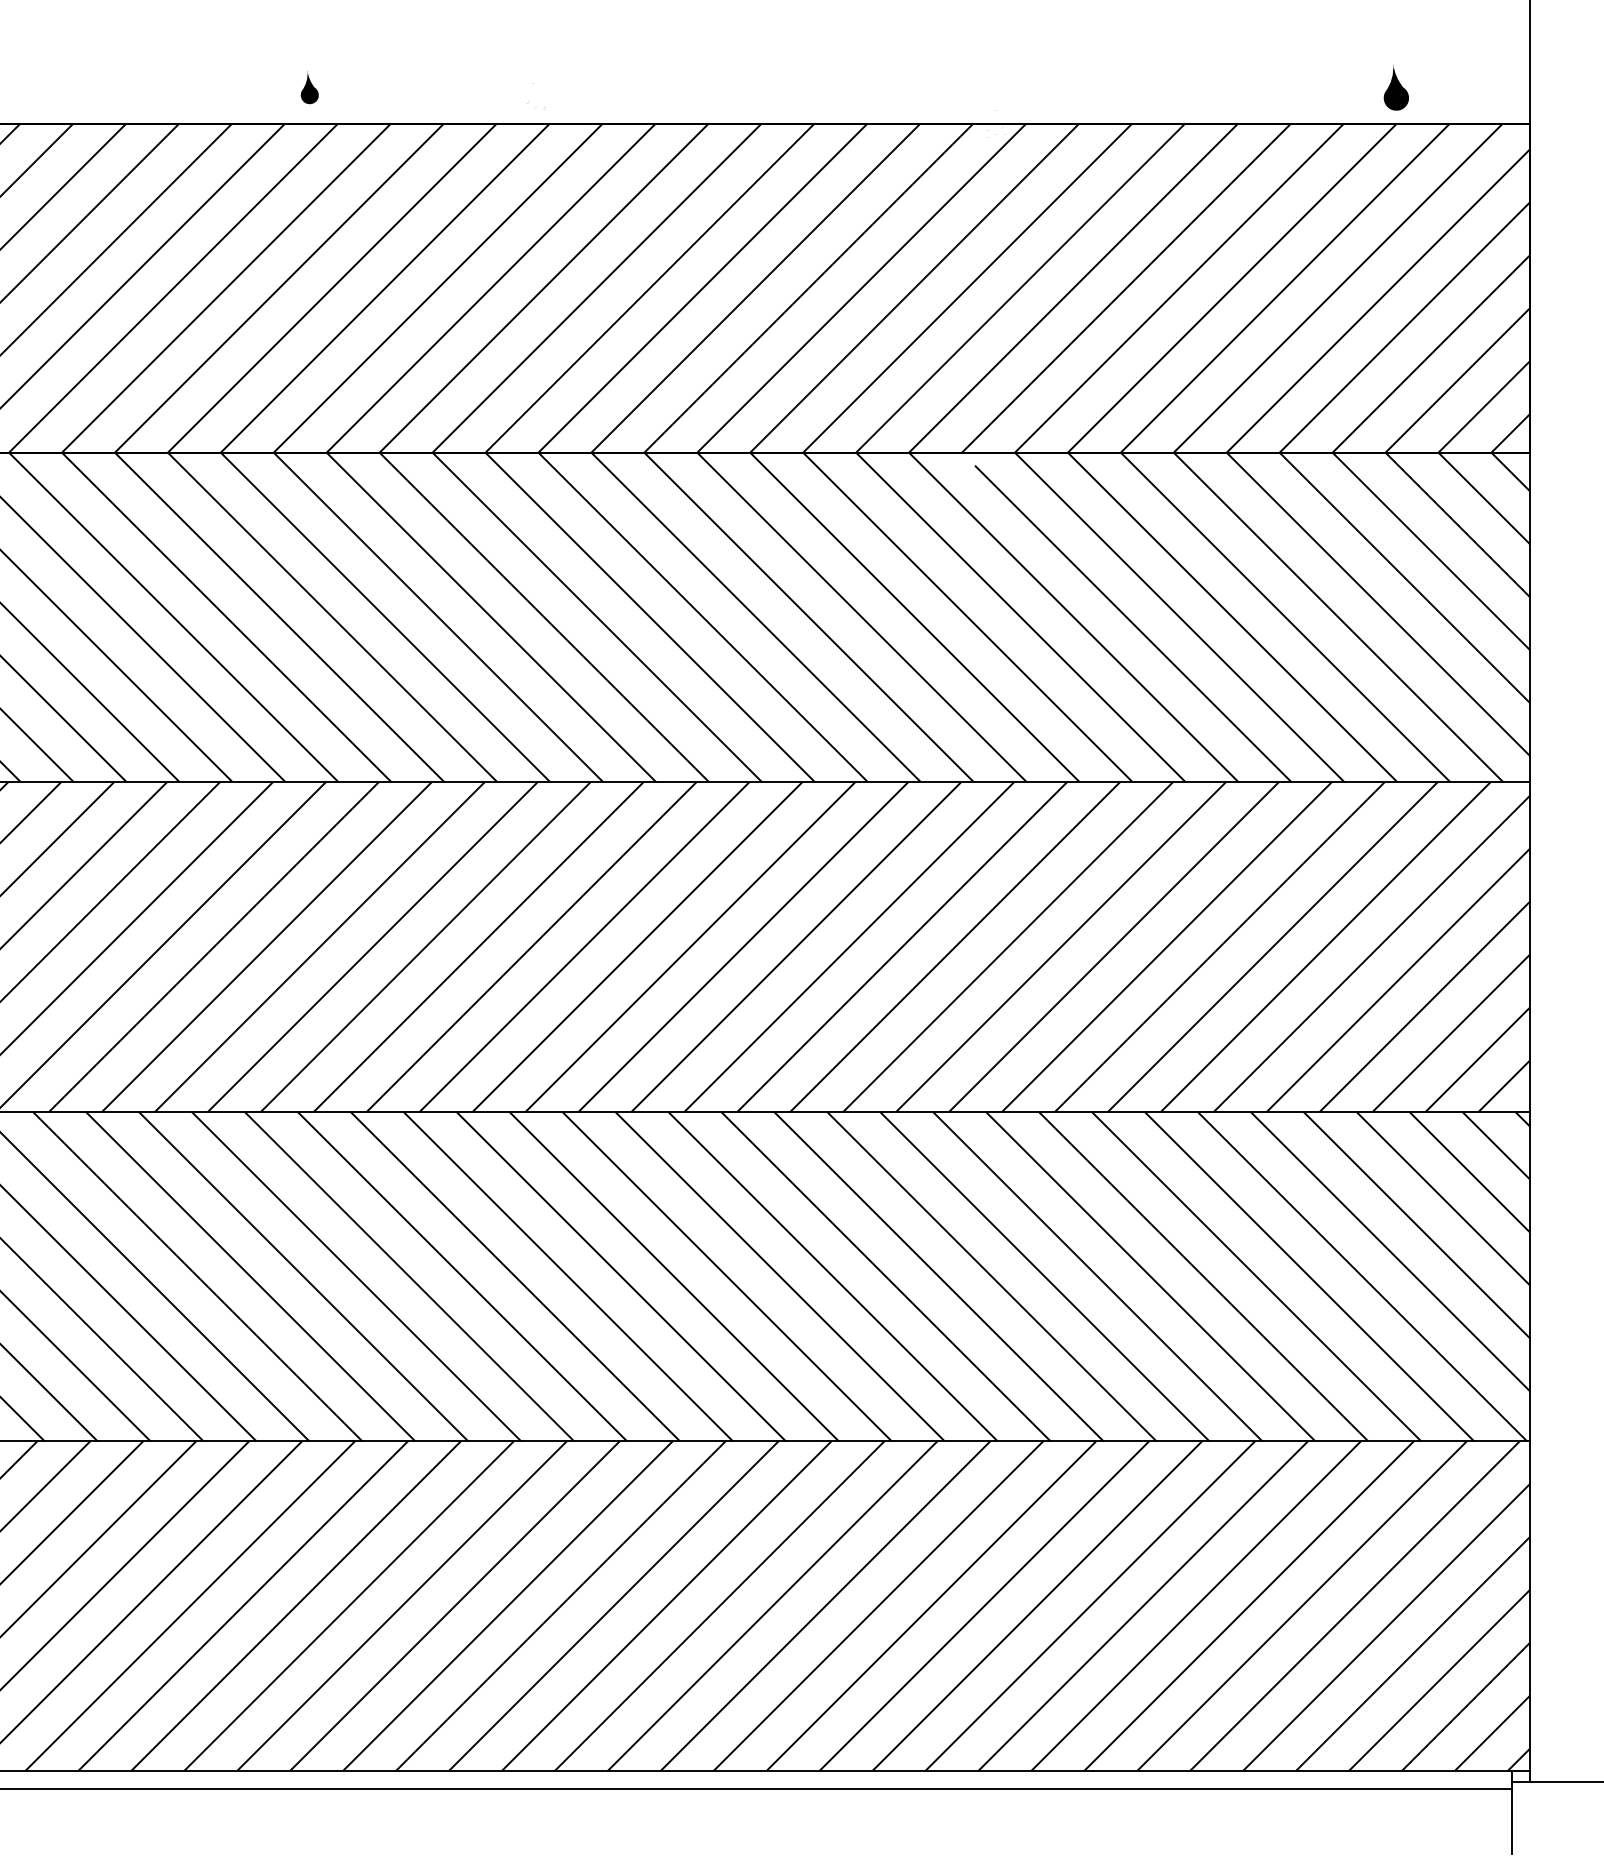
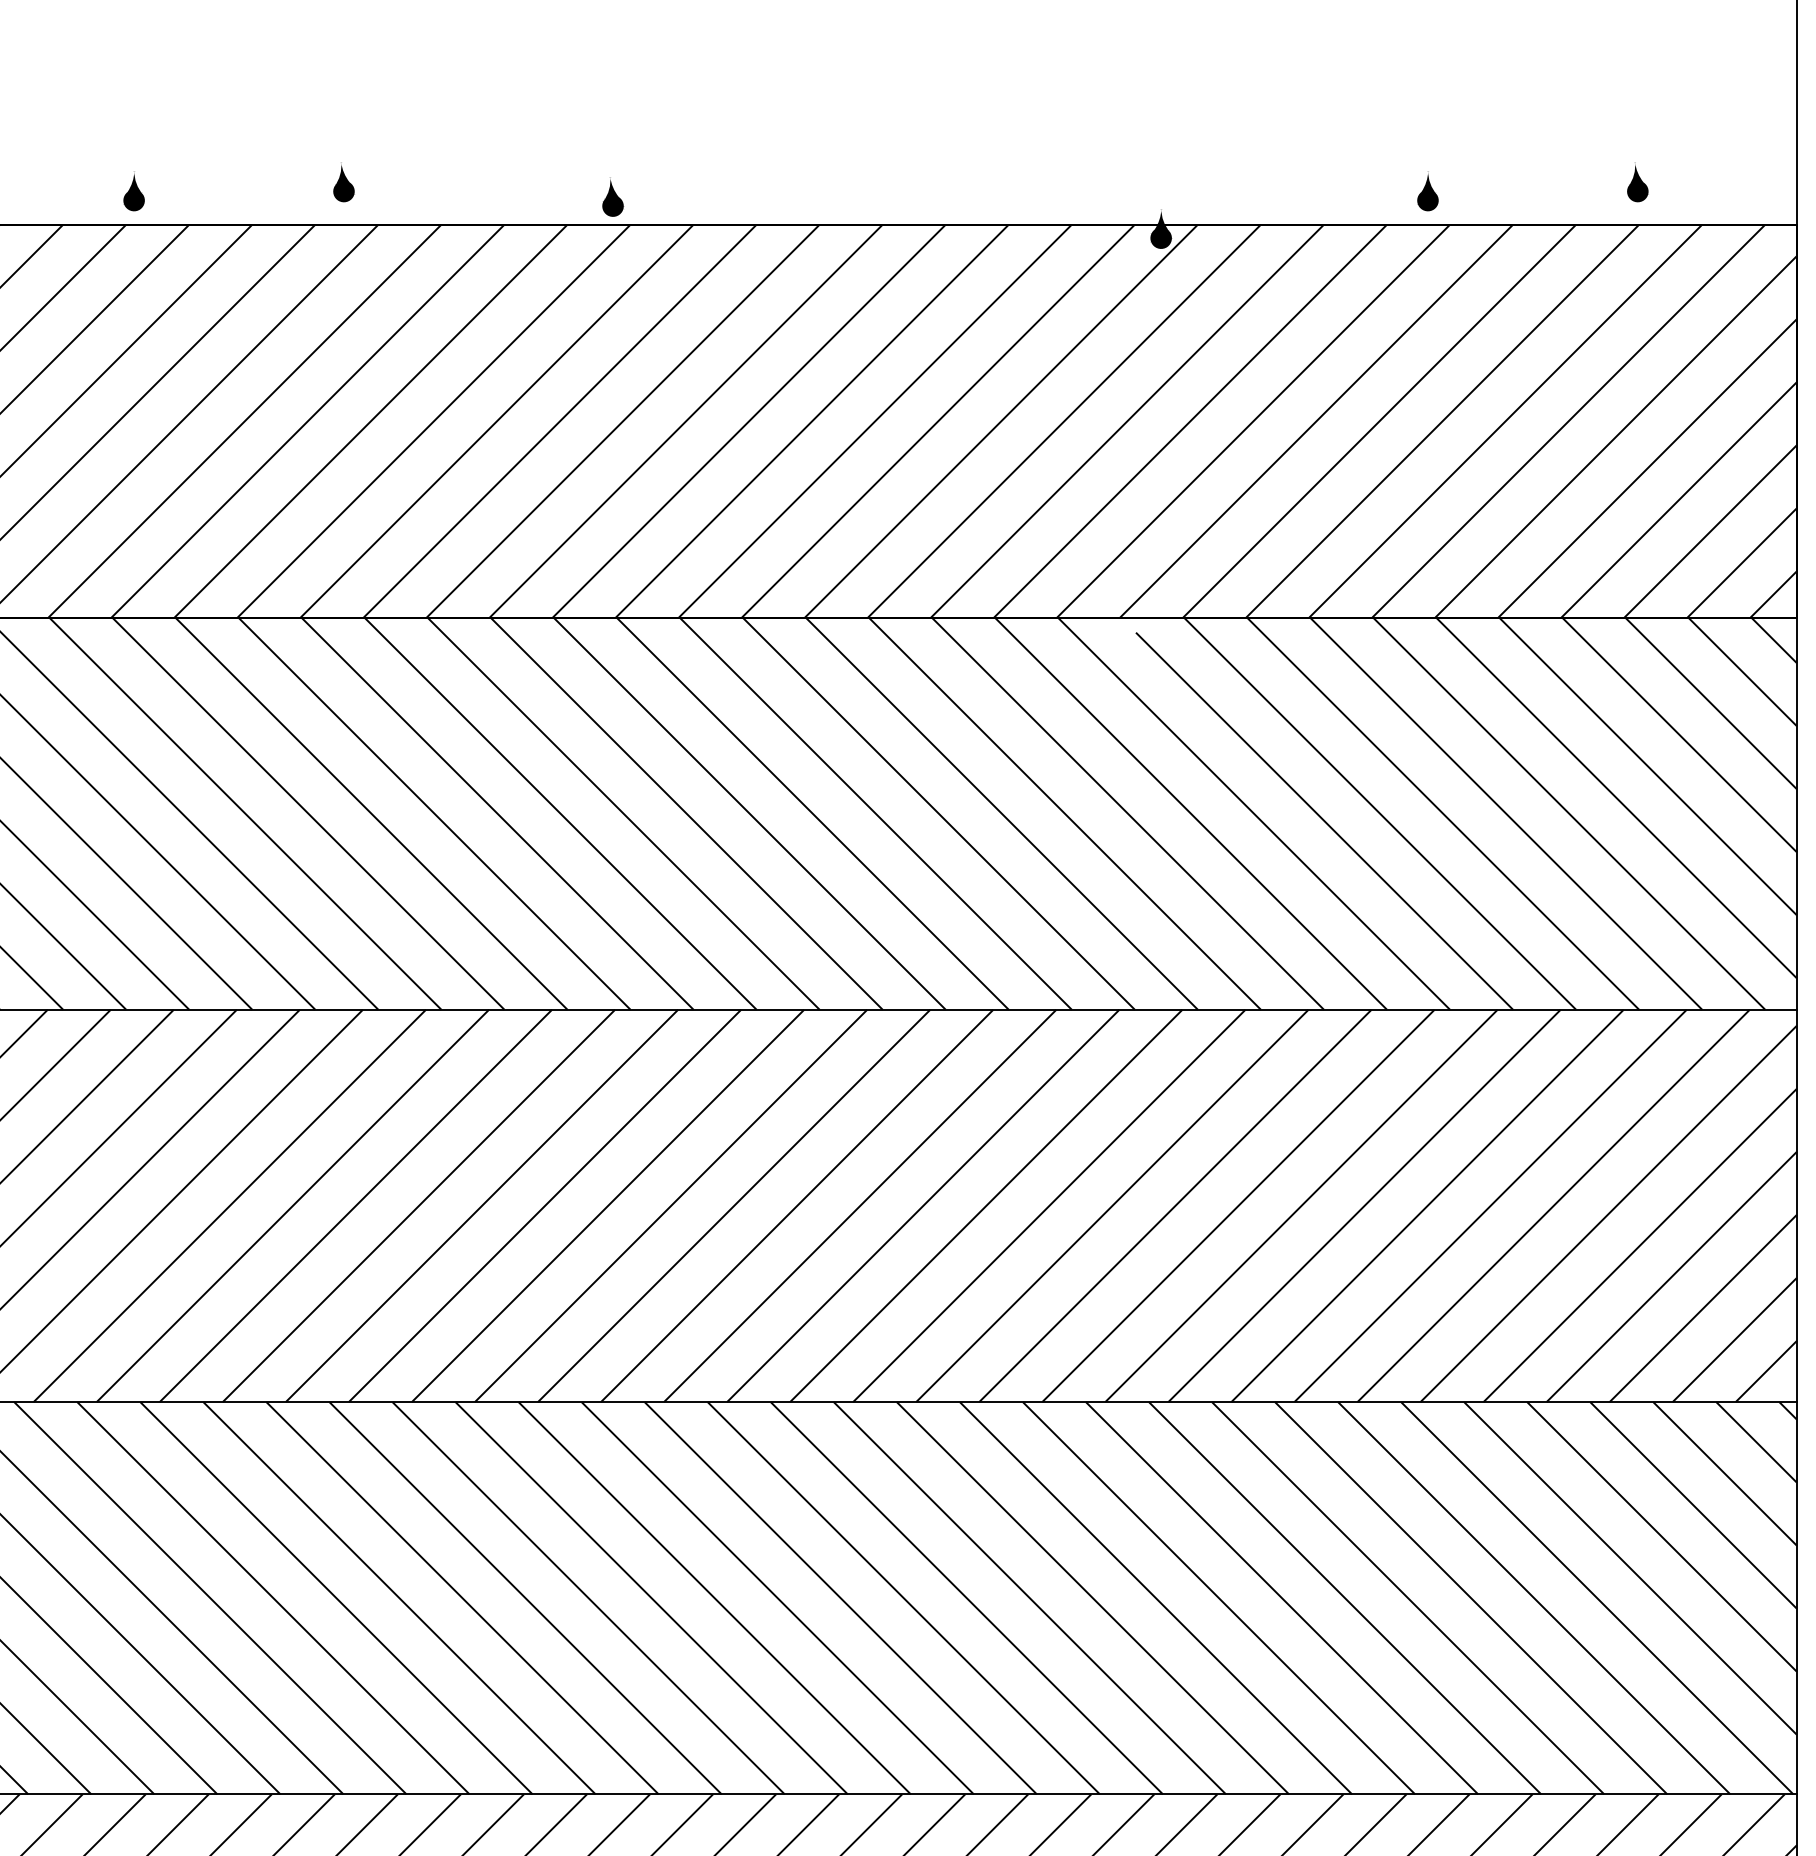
part: (1396, 87) -> (1637, 182), size x0.71
part: (133, 94) -> (134, 190), added
part: (1220, 94) -> (1428, 190), added
fill: (535, 99) -> (612, 196), added
fill: (996, 126) -> (1161, 228), added

